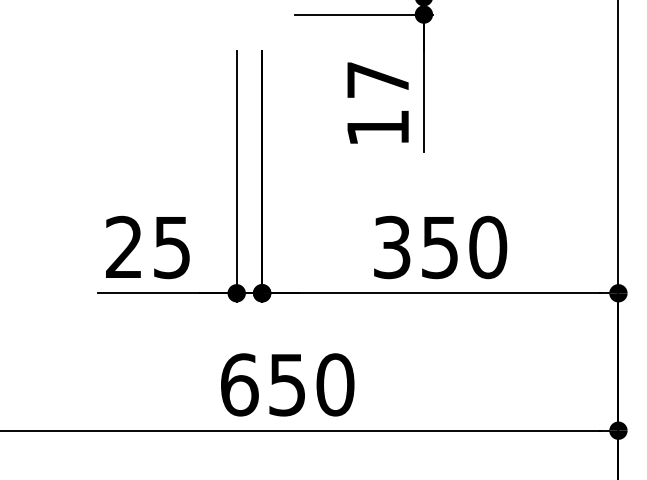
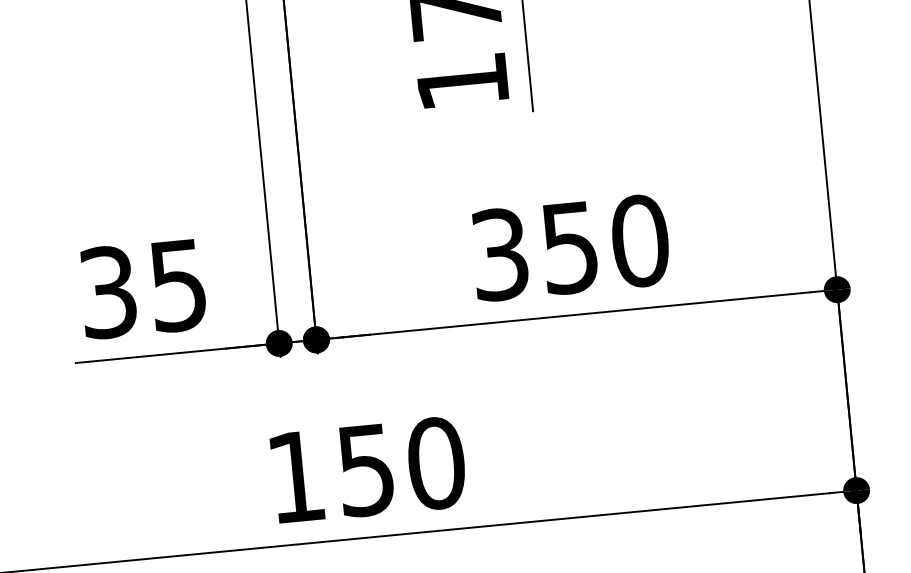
text: (124, 247) -> (108, 292), 25 -> 35
text: (239, 384) -> (296, 476), 650 -> 150

